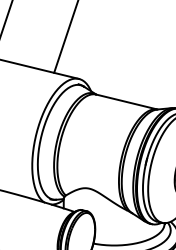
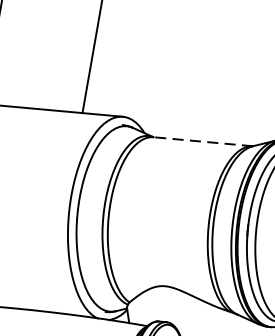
line: (126, 102) -> (202, 142), solid -> dashed

